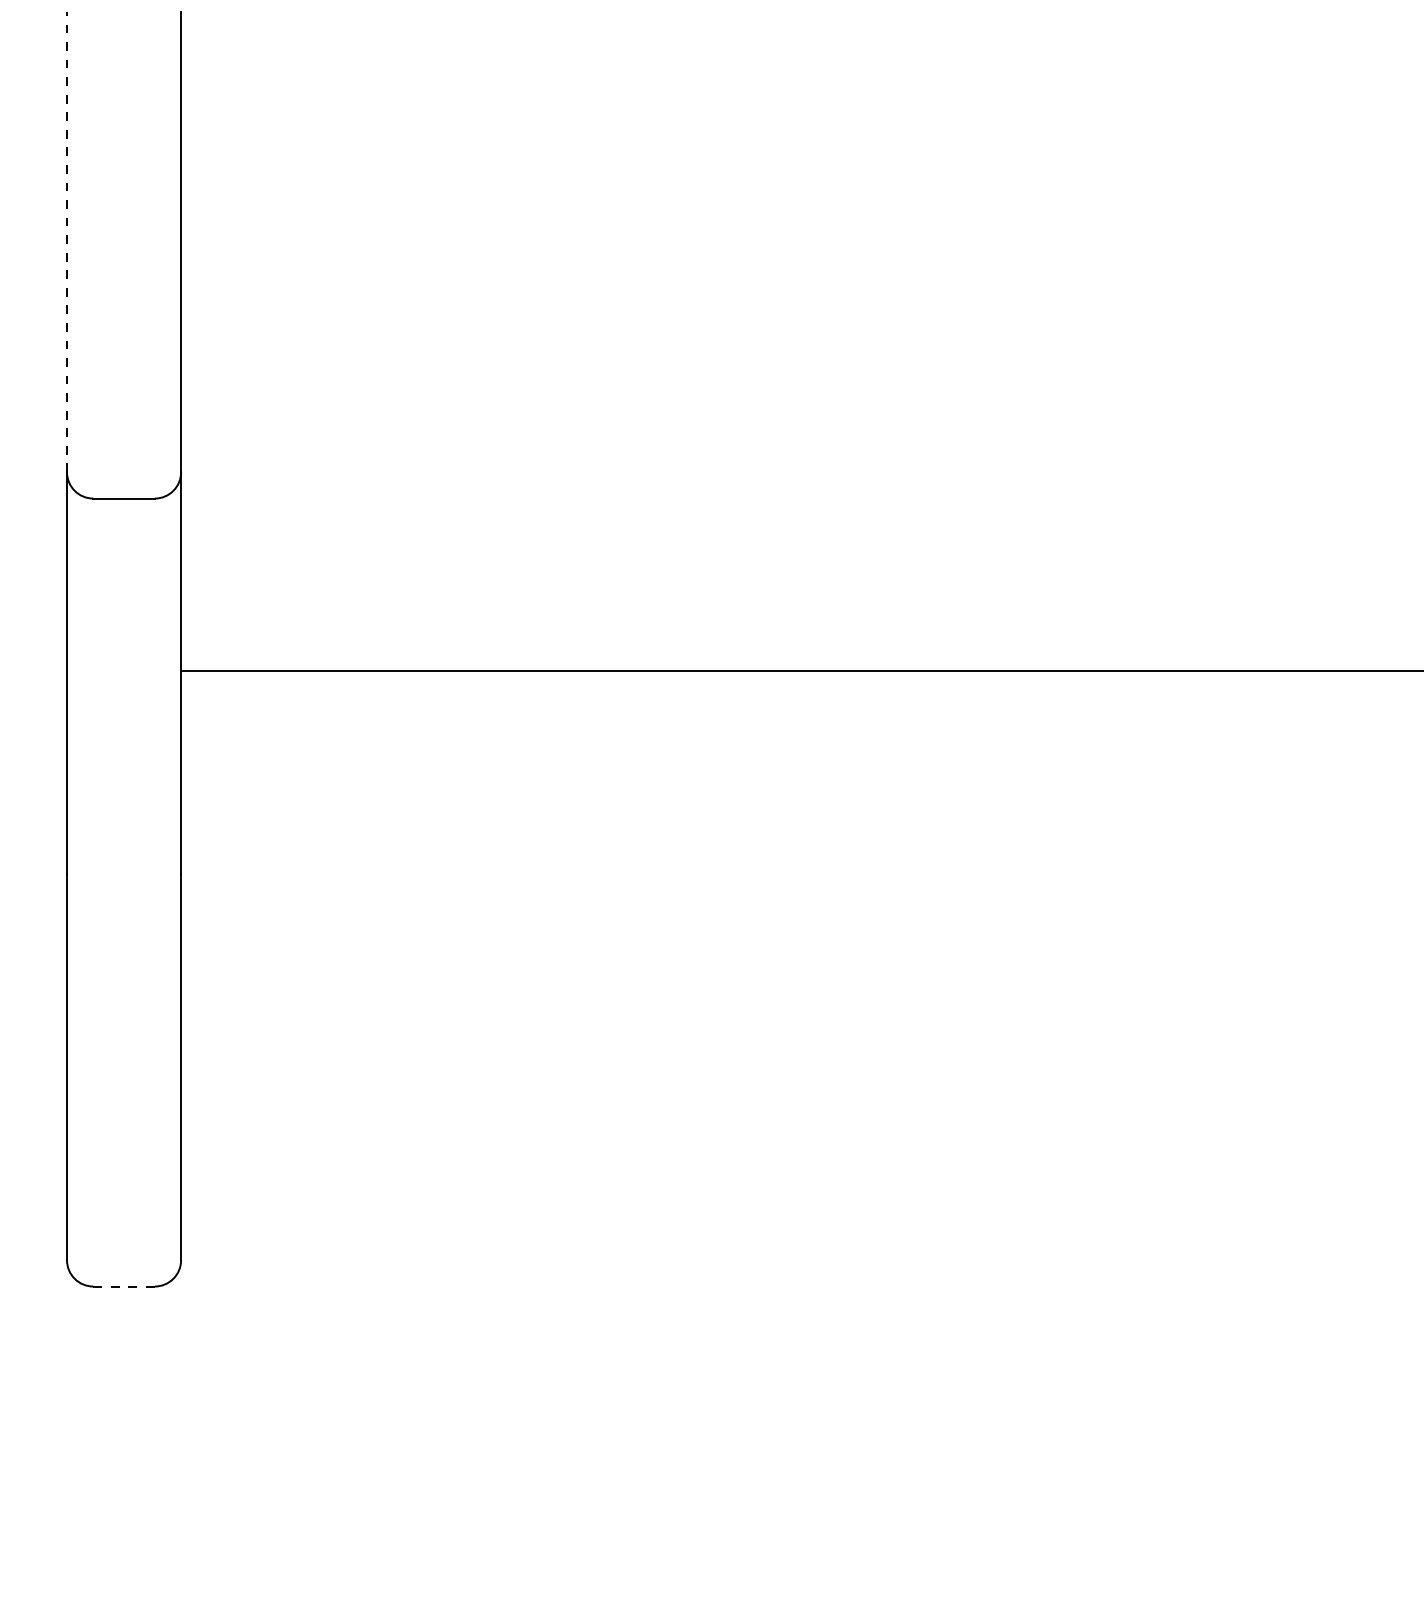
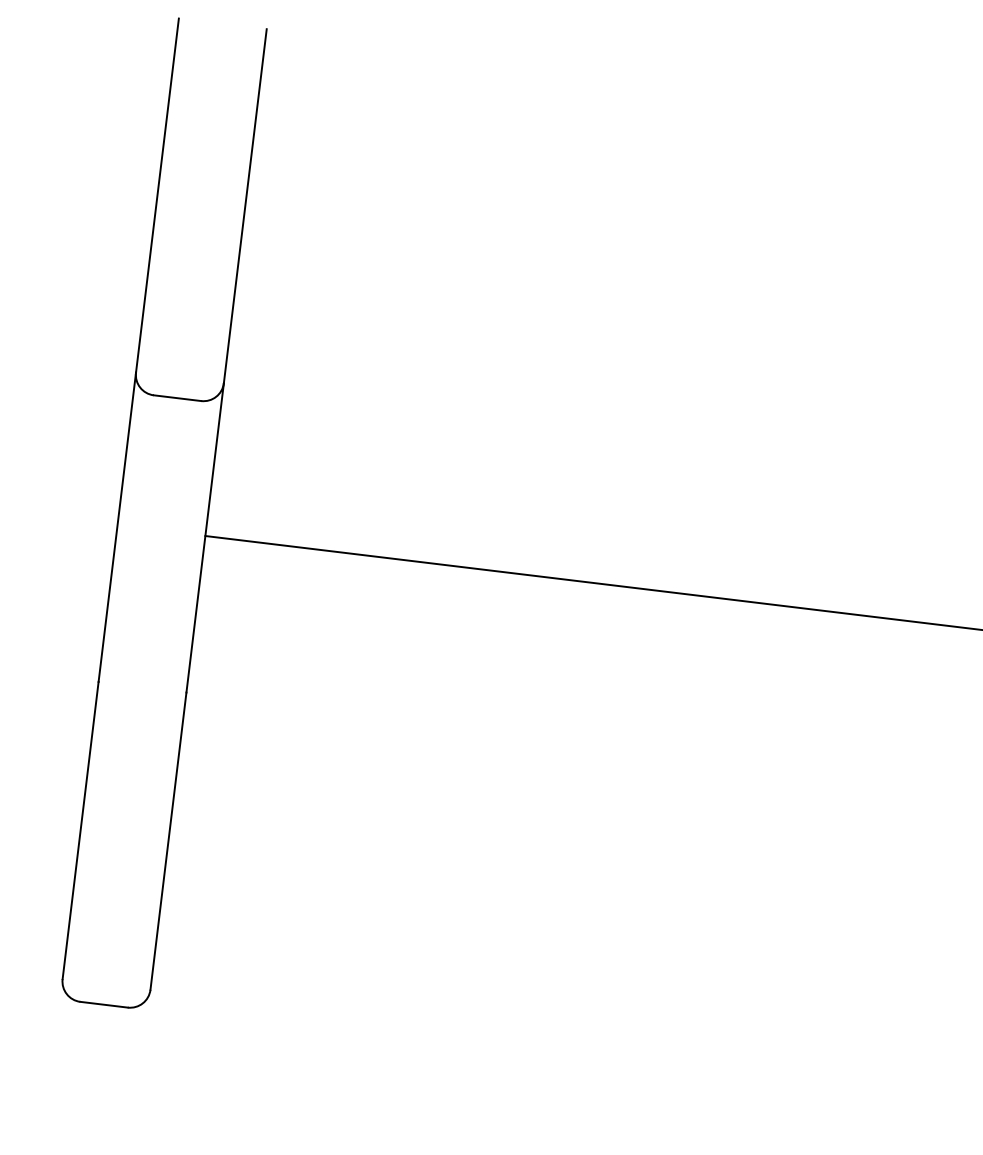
line: (67, 242) -> (157, 195), dashed -> solid
line: (124, 1286) -> (104, 1004), dashed -> solid

